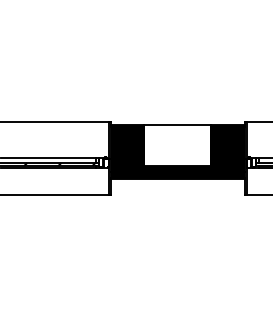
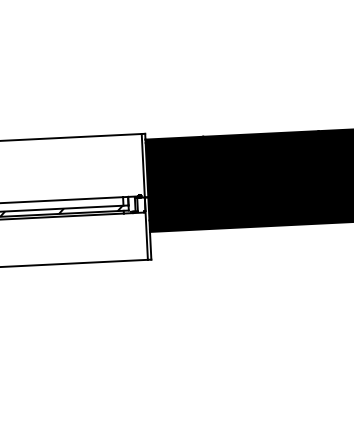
fill: (177, 145) -> (262, 168), added

